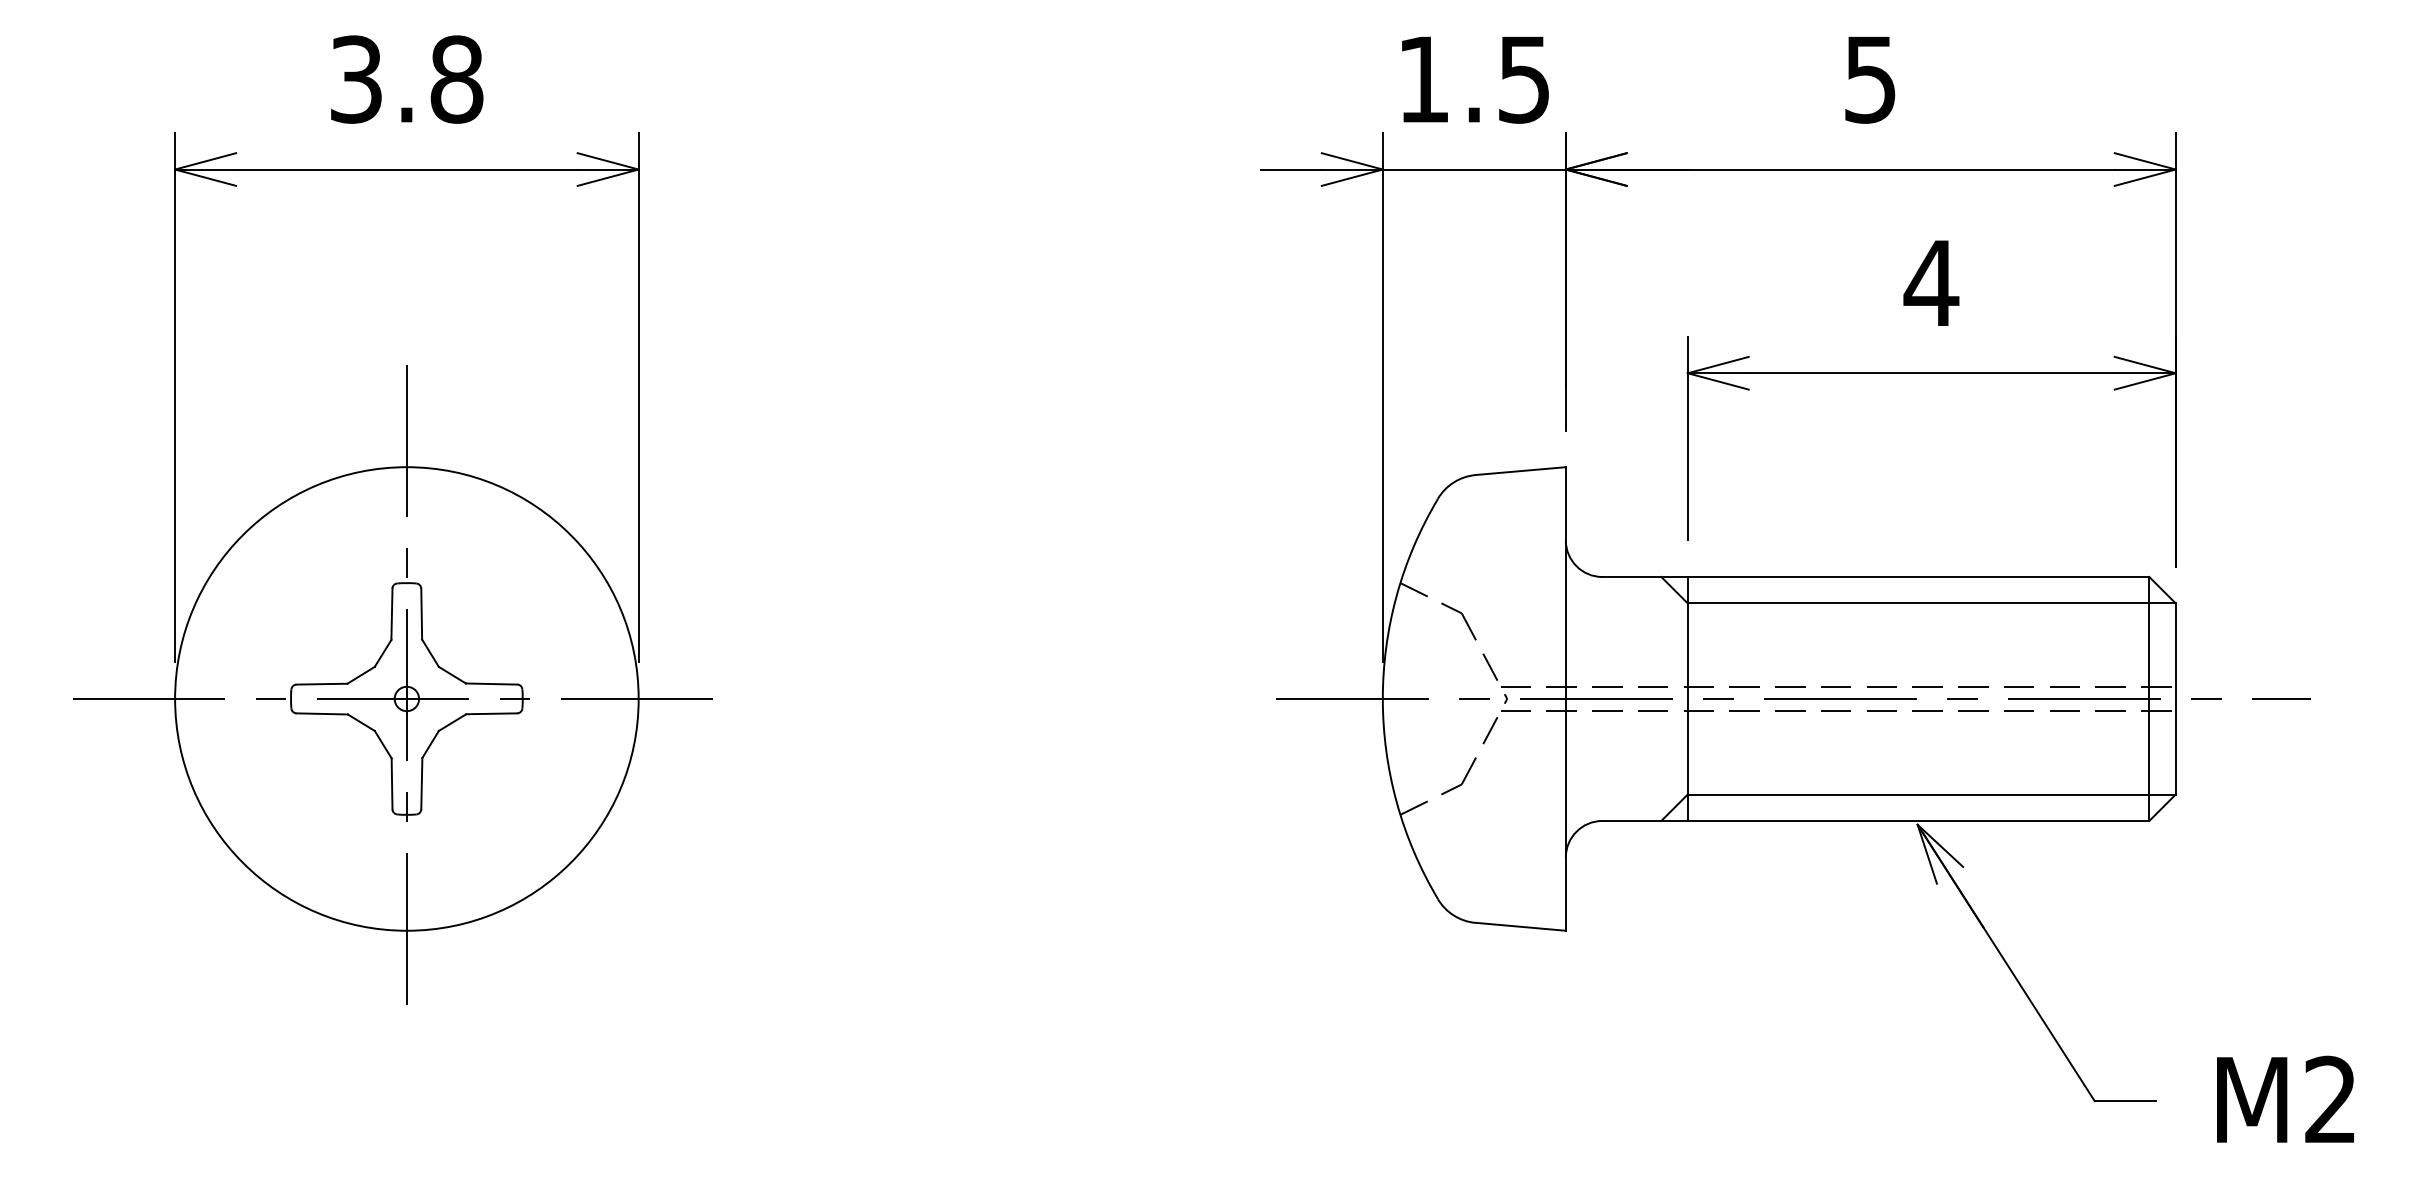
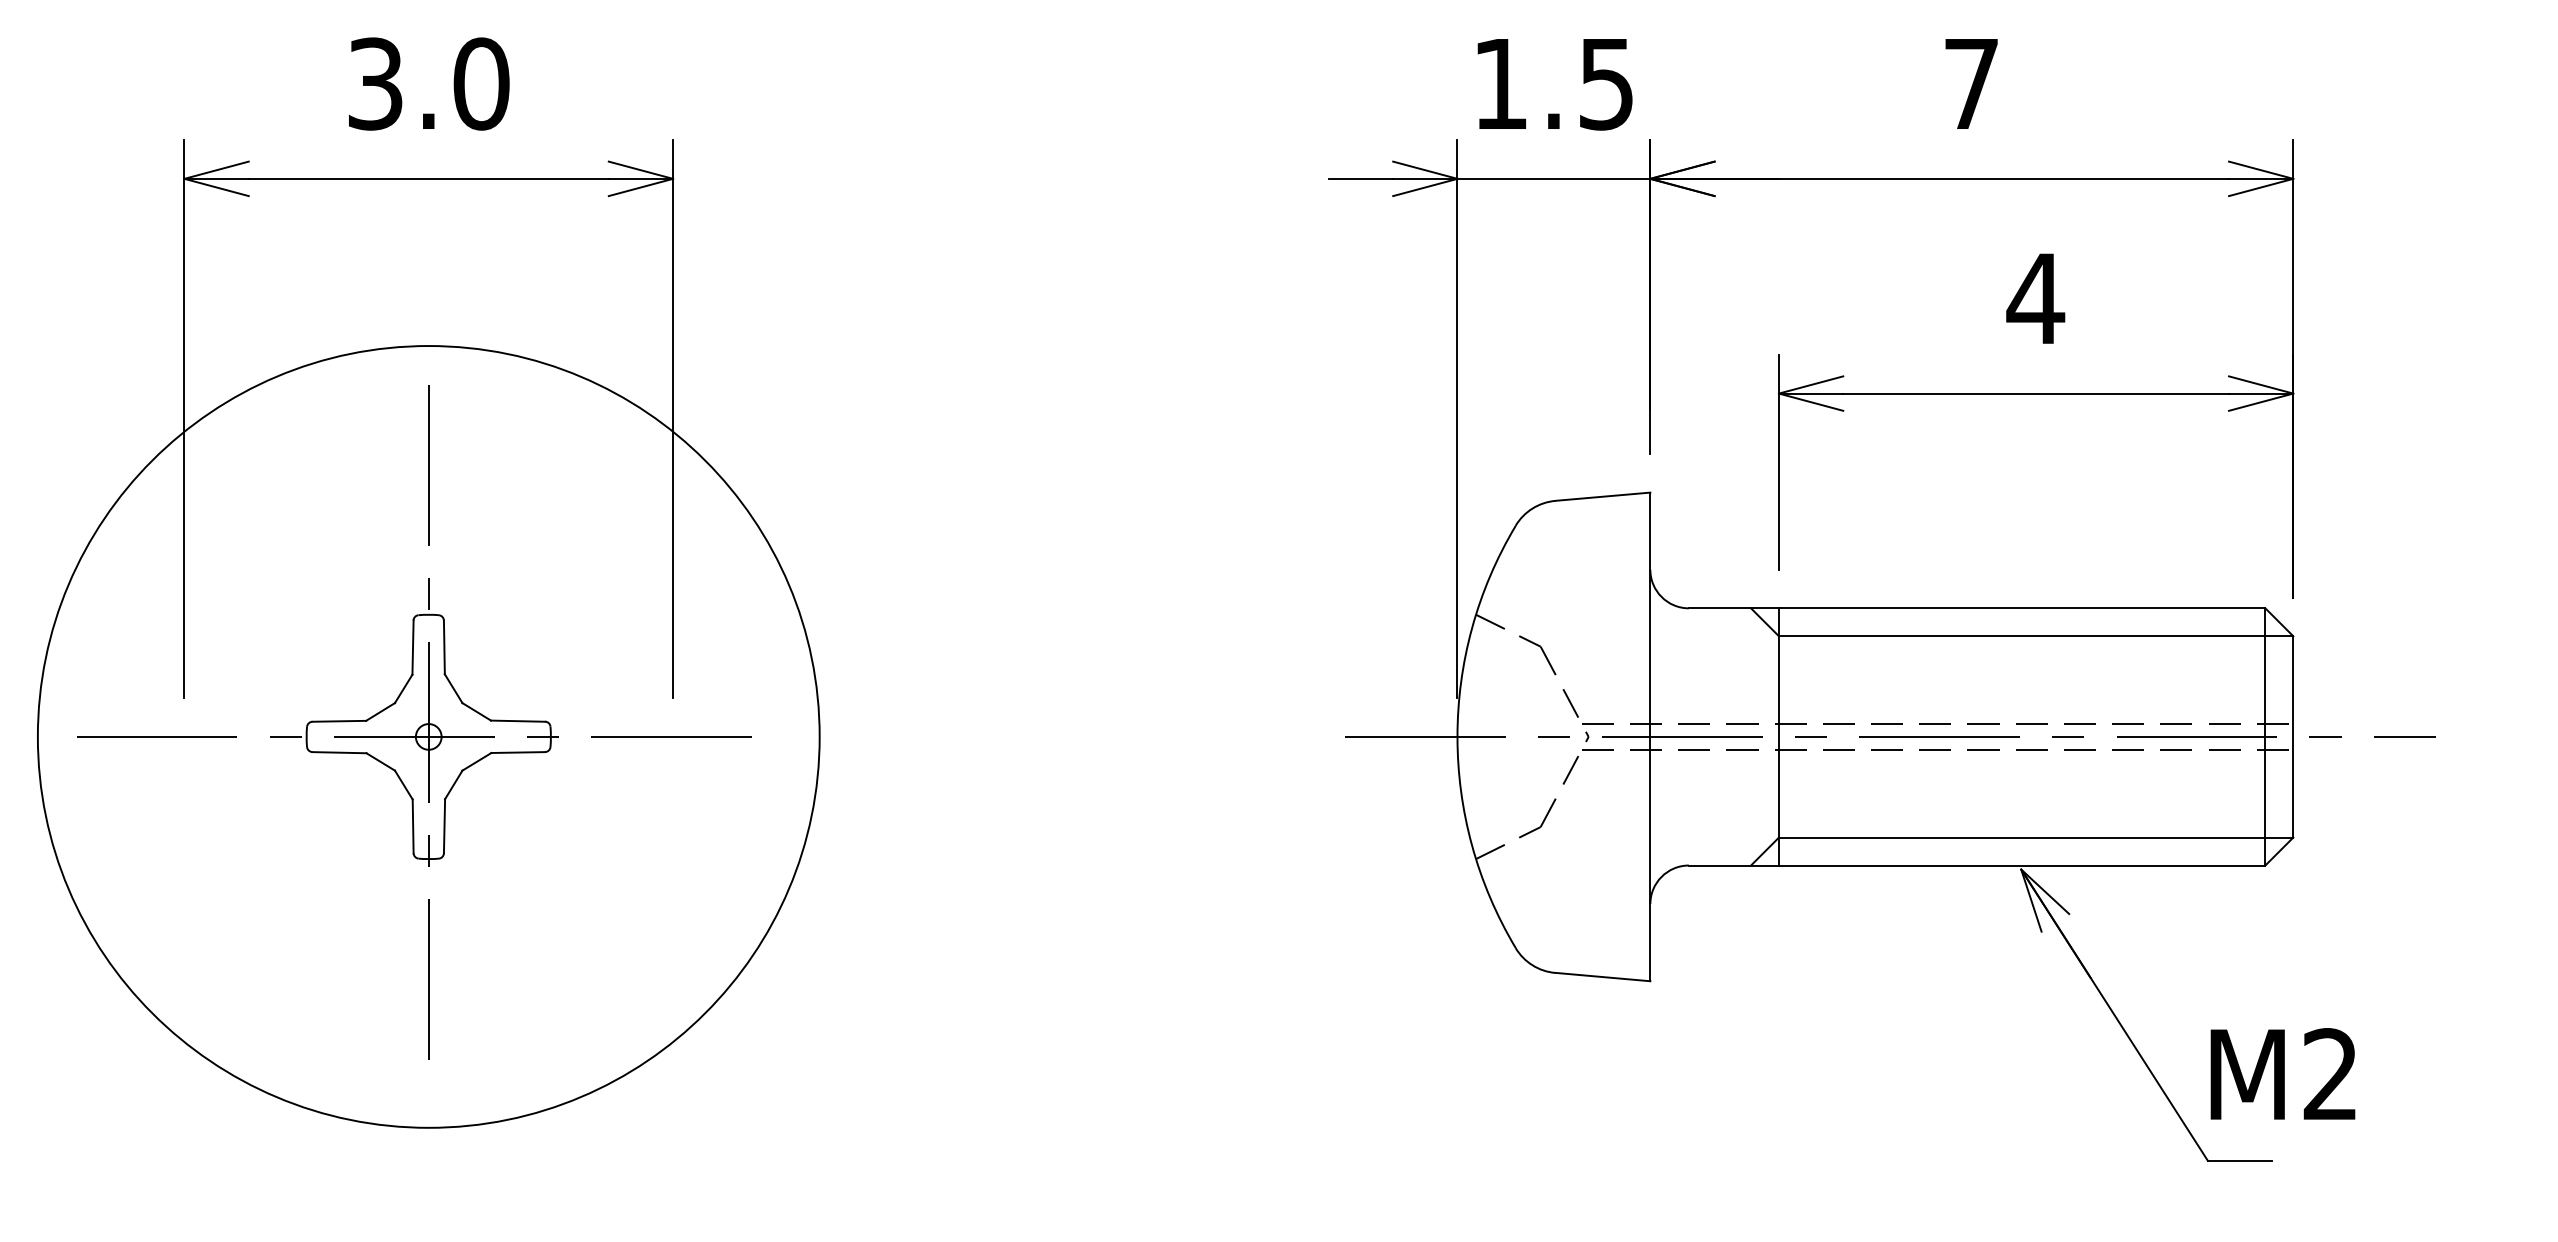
text: (456, 79) -> (481, 83), 3.8 -> 3.0
text: (1870, 80) -> (1971, 84), 5 -> 7
circle: (406, 698) -> (428, 736), size x1.6
text: (2285, 1098) -> (2282, 1073), moved

